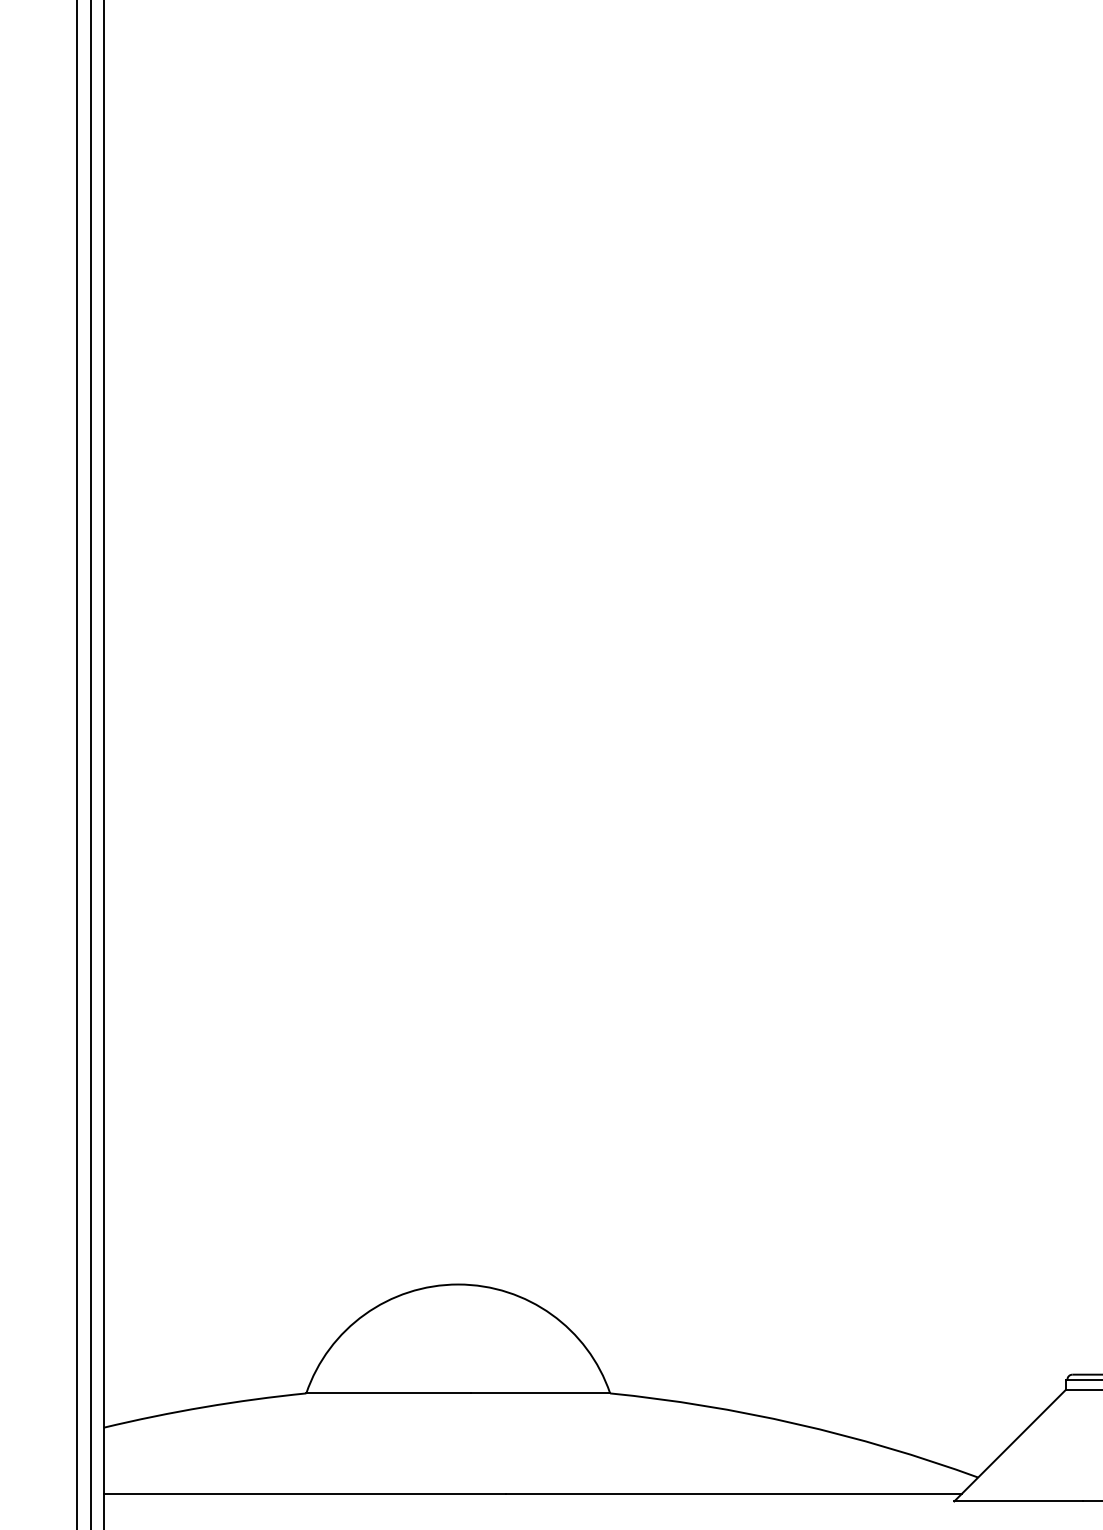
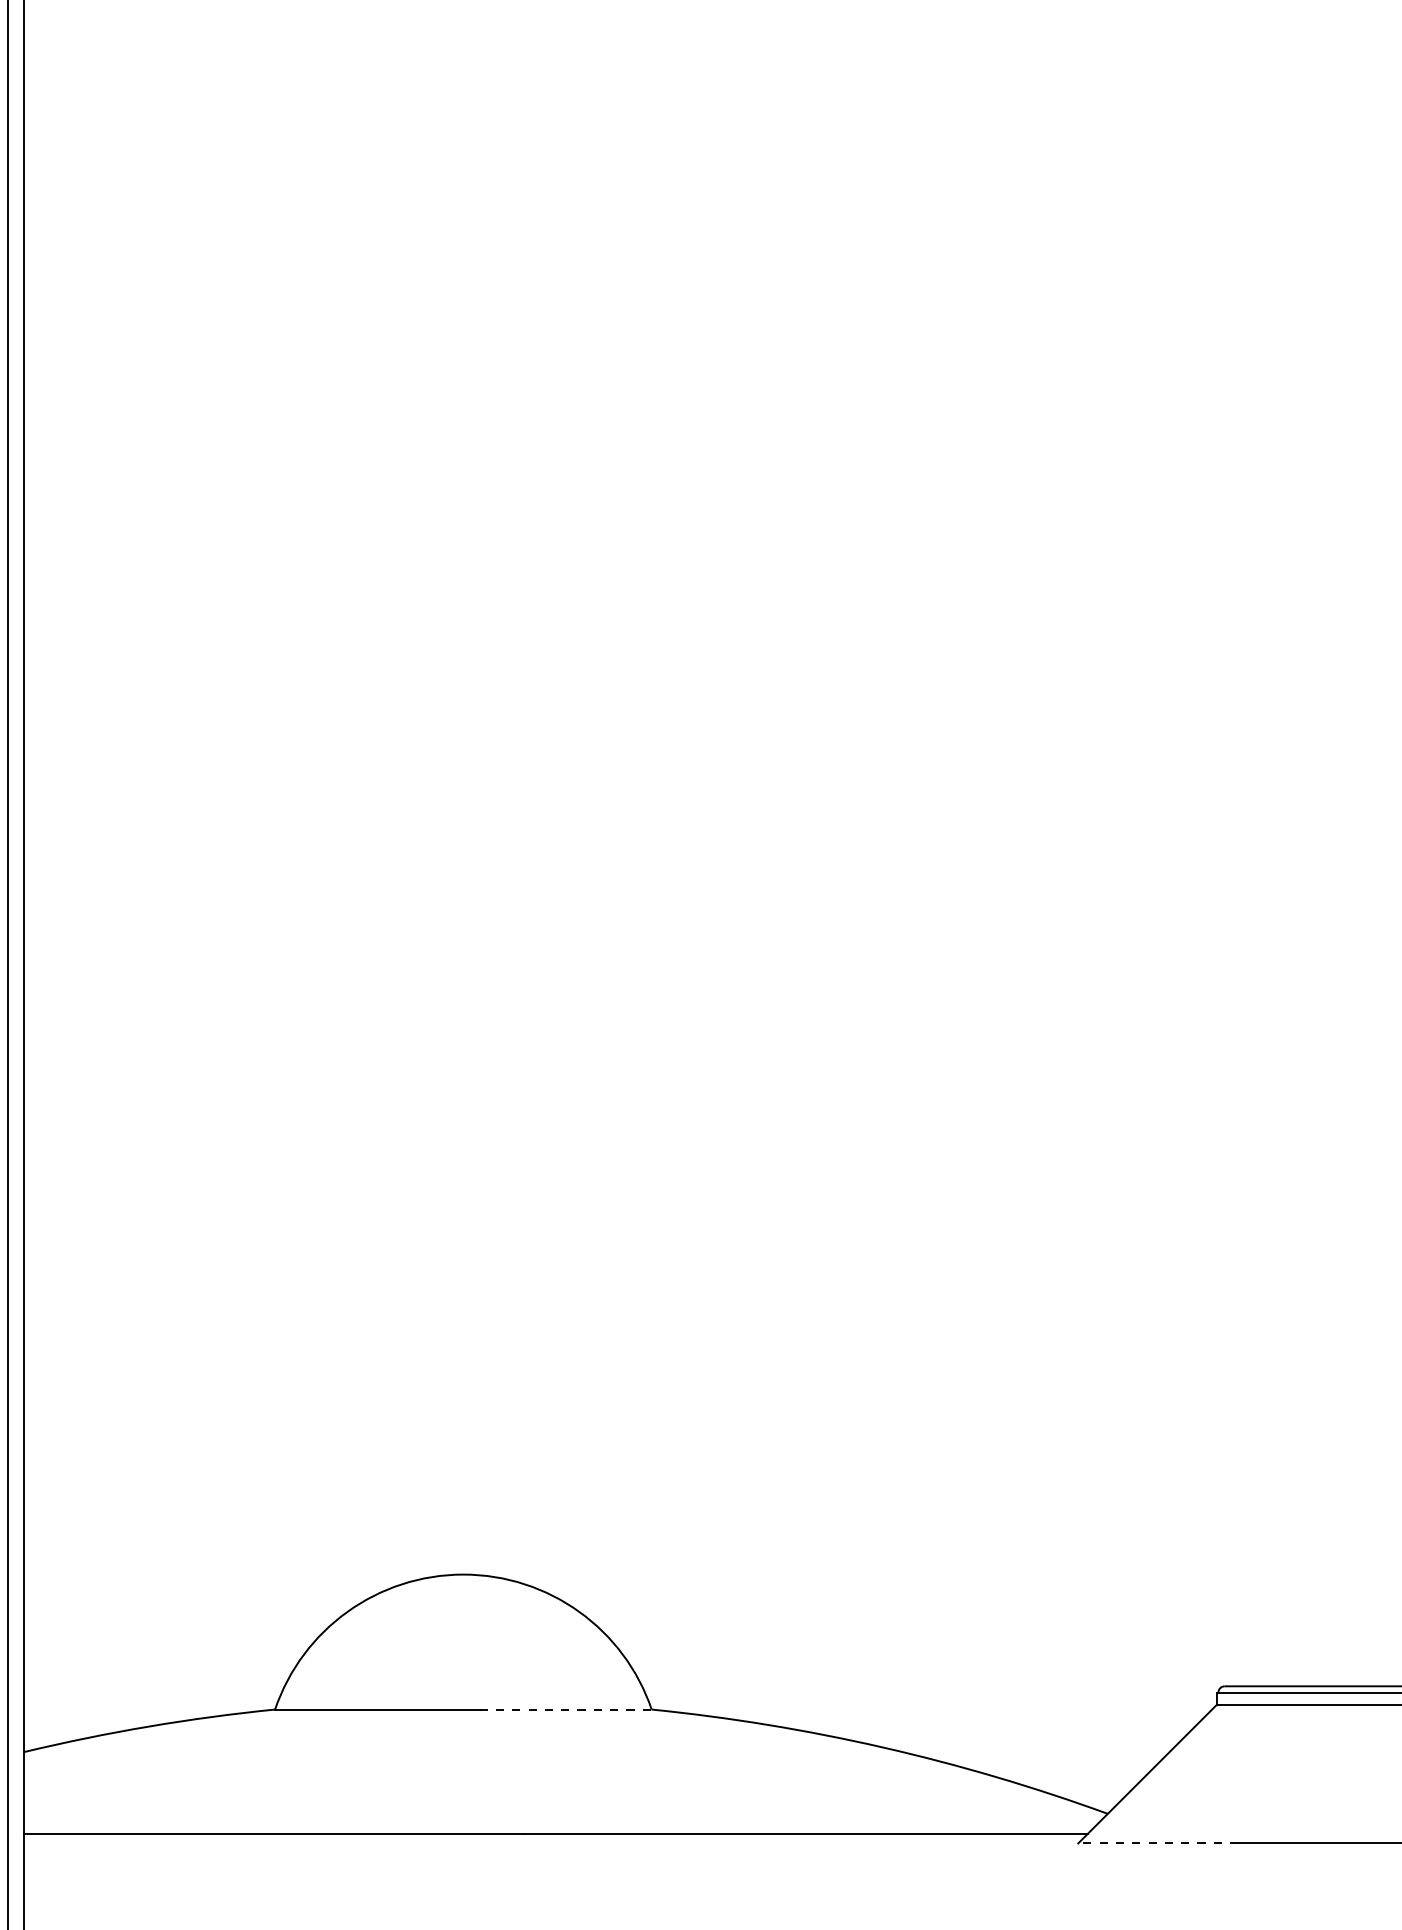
line: (541, 1393) -> (566, 1709), solid -> dashed
line: (1019, 1501) -> (1158, 1843), solid -> dashed

